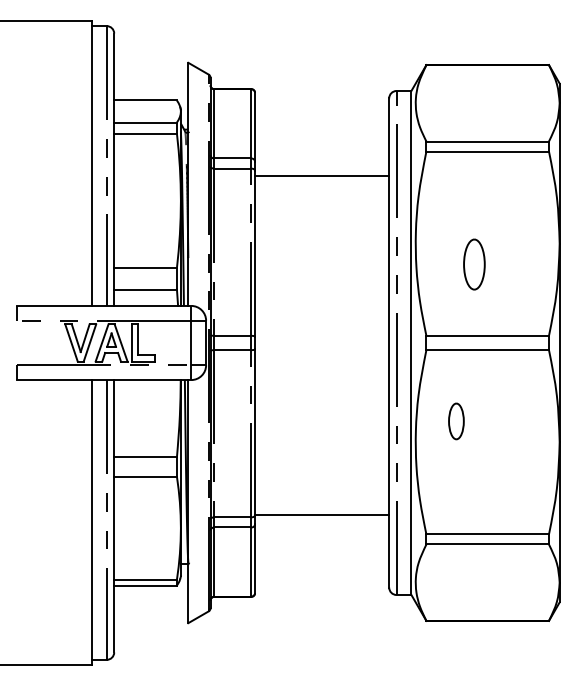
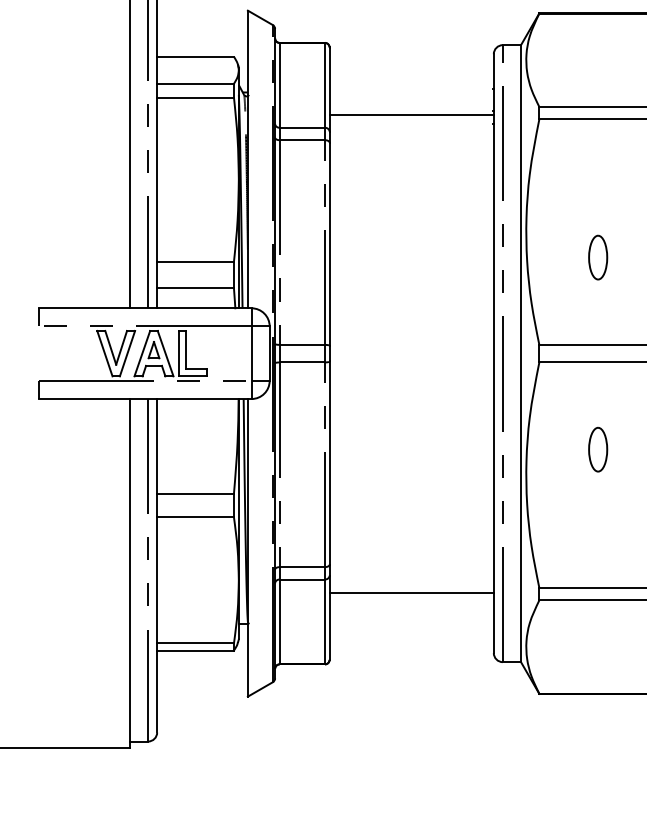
line: (322, 175) -> (412, 114), moved
part: (474, 264) -> (598, 257), size x0.71
part: (456, 421) -> (598, 449), moved
line: (322, 515) -> (412, 592), moved

